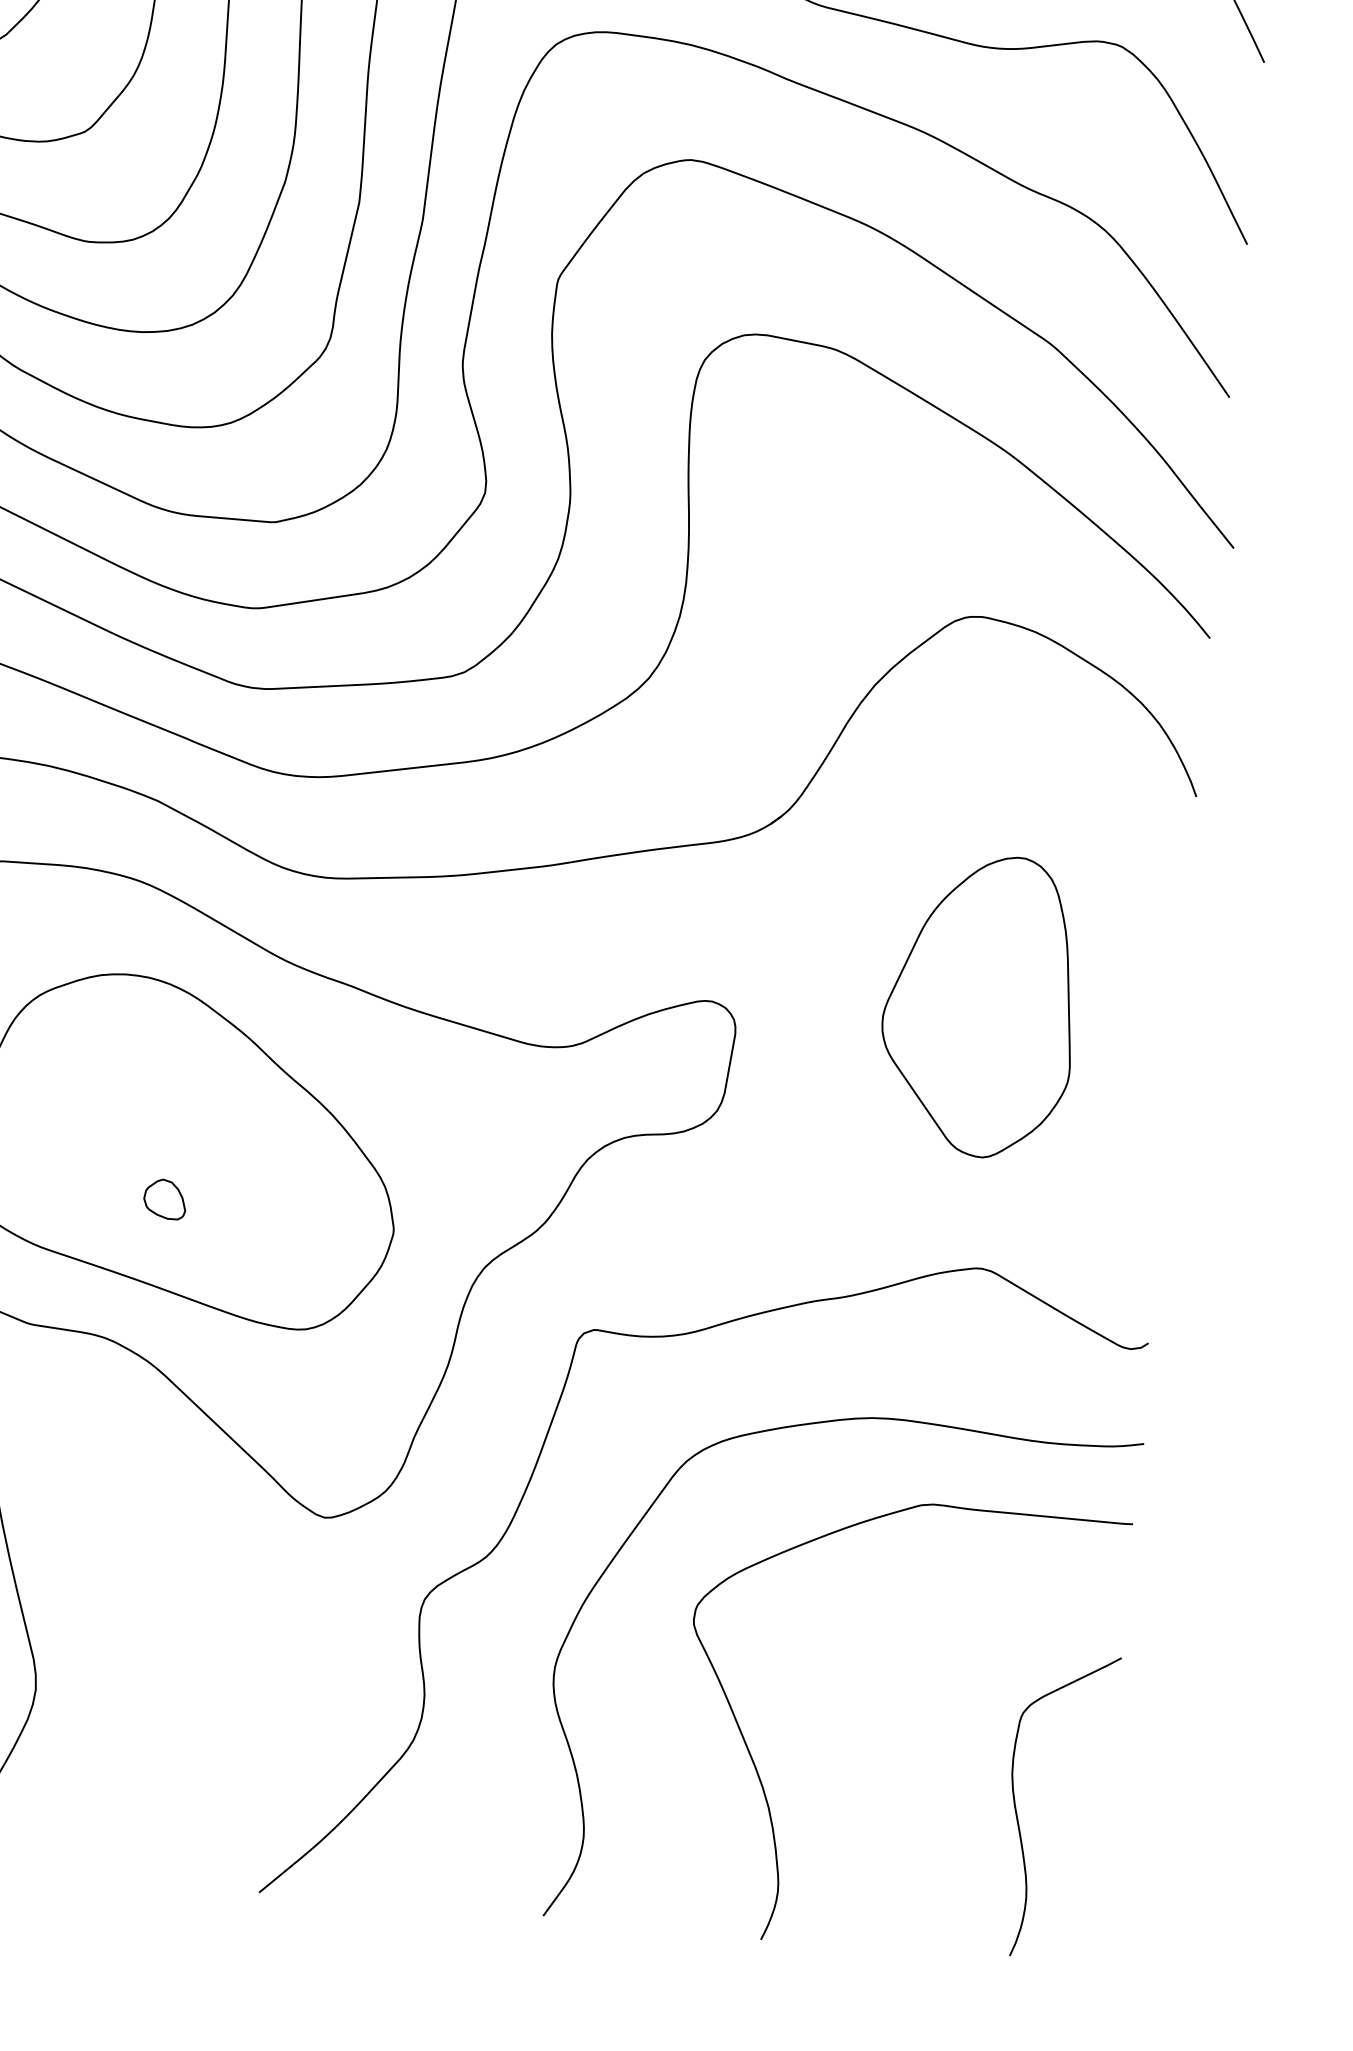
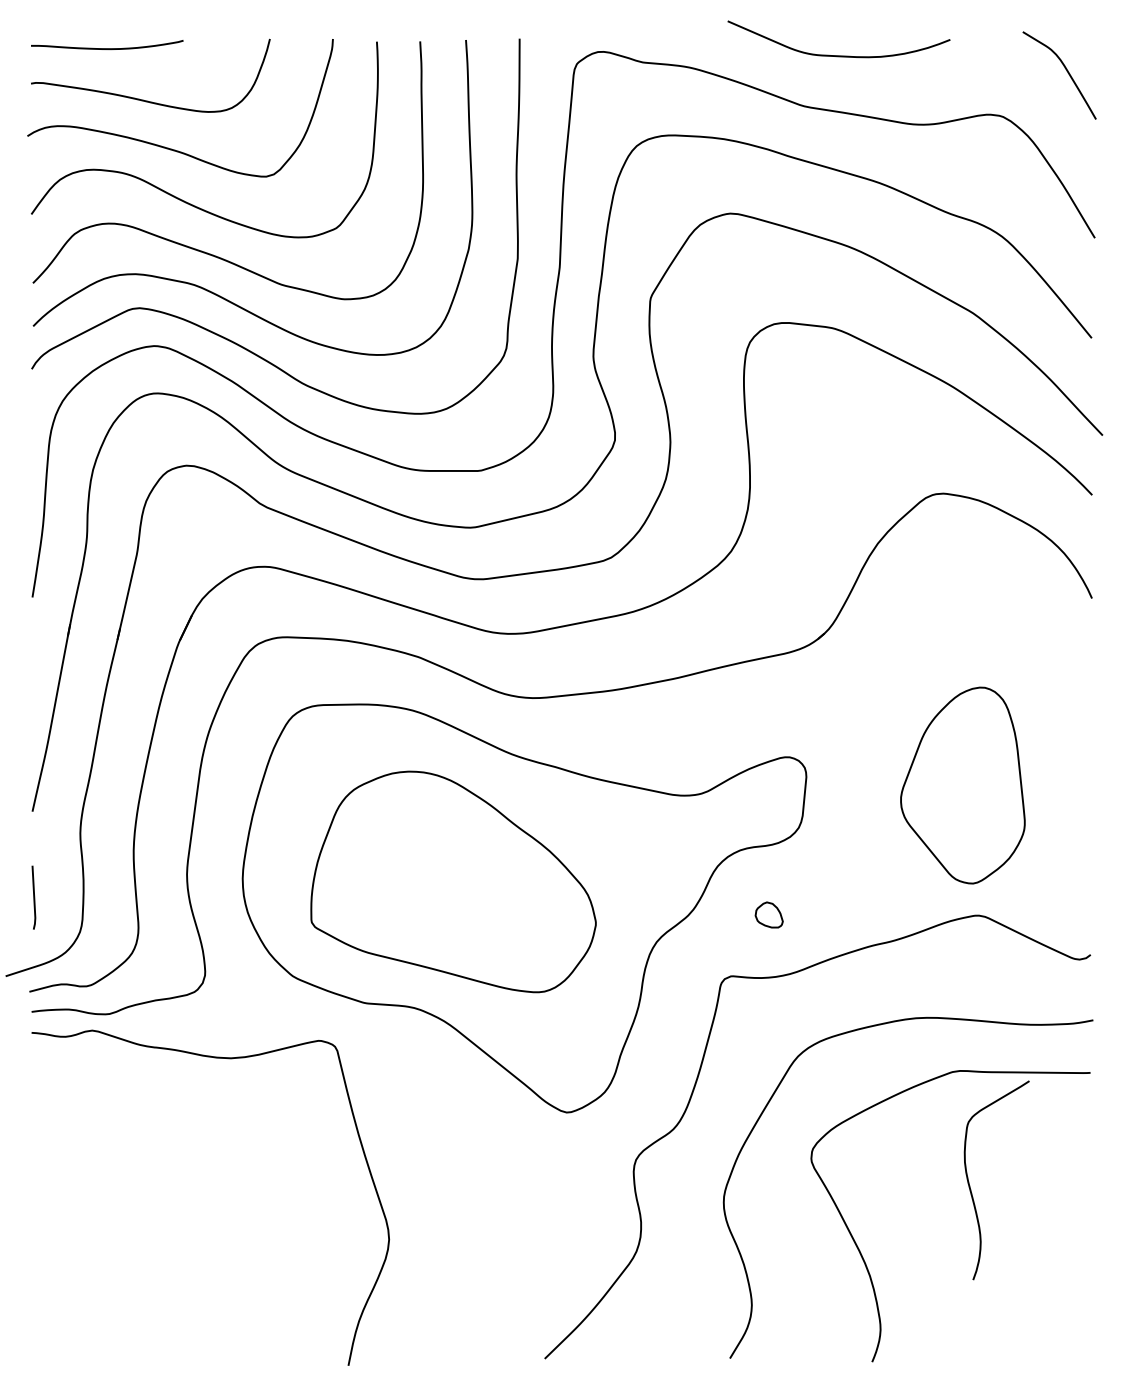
part: (978, 1005) -> (962, 785), moved
part: (164, 1198) -> (768, 914), moved
curve: (1017, 1810) -> (970, 1185), moved

